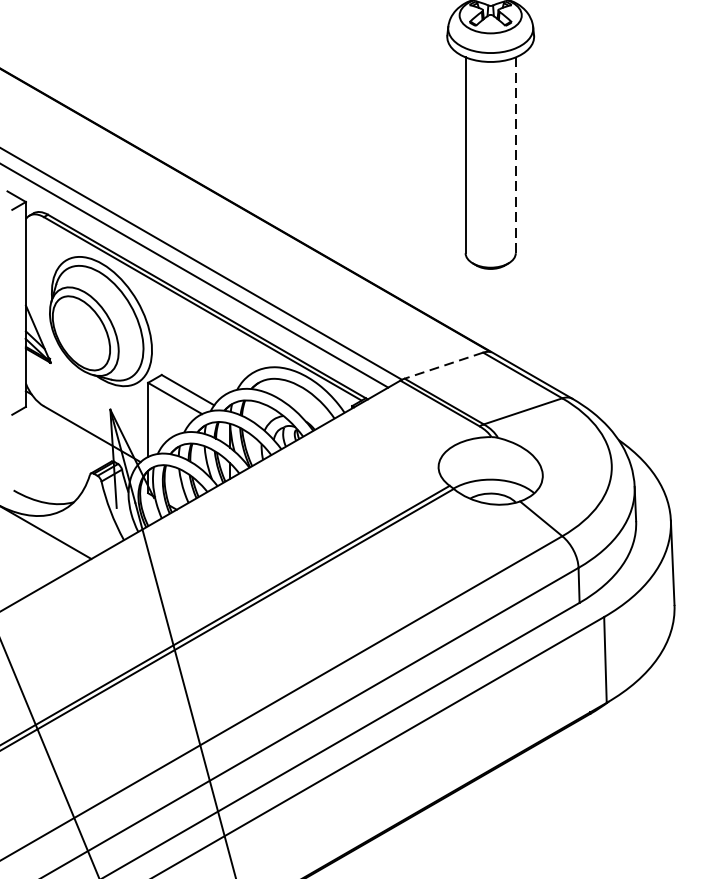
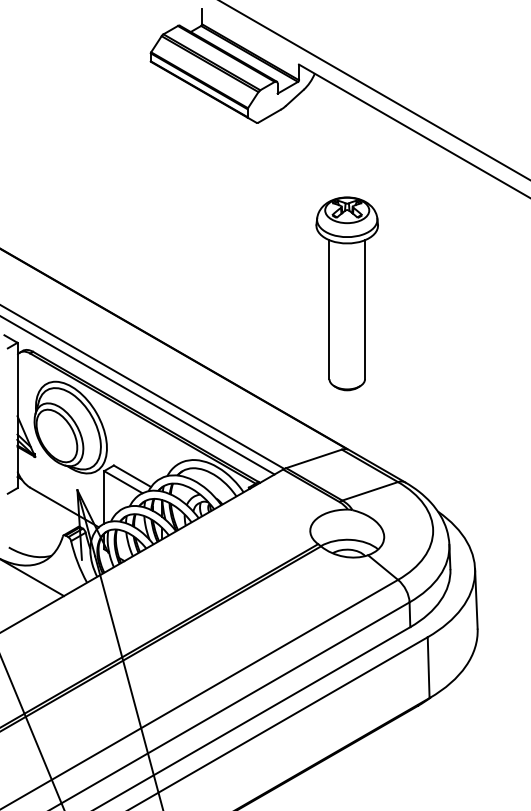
line: (516, 156) -> (365, 310), dashed -> solid
line: (443, 366) -> (313, 459), dashed -> solid

